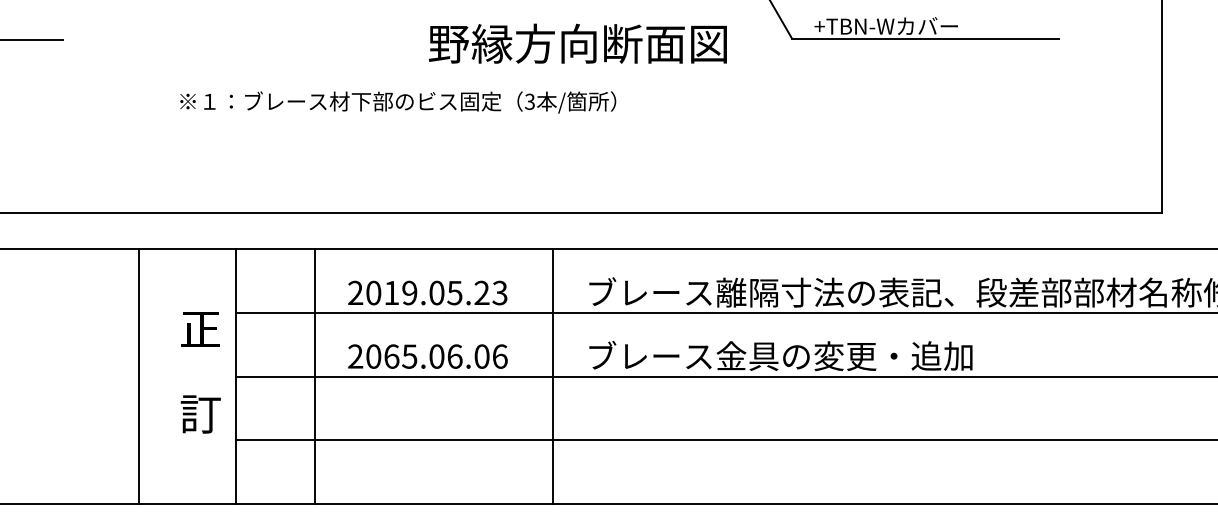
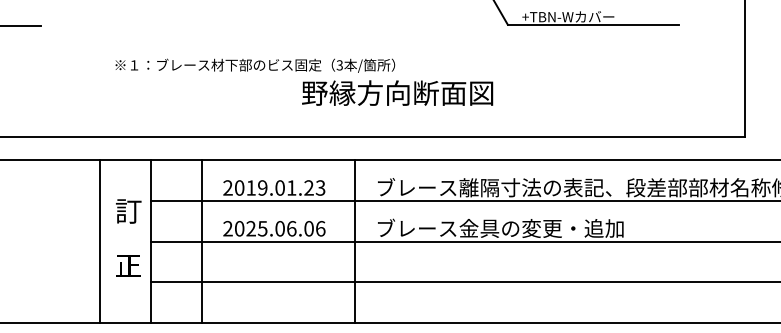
text: (577, 42) -> (397, 92), moved
text: (454, 292) -> (291, 187), 2019.05.23 -> 2019.01.23
text: (200, 329) -> (128, 211), 正 -> 訂
text: (392, 356) -> (251, 228), 2065.06.06 -> 2025.06.06
line: (139, 376) -> (100, 241), moved
text: (200, 413) -> (128, 265), 訂 -> 正

